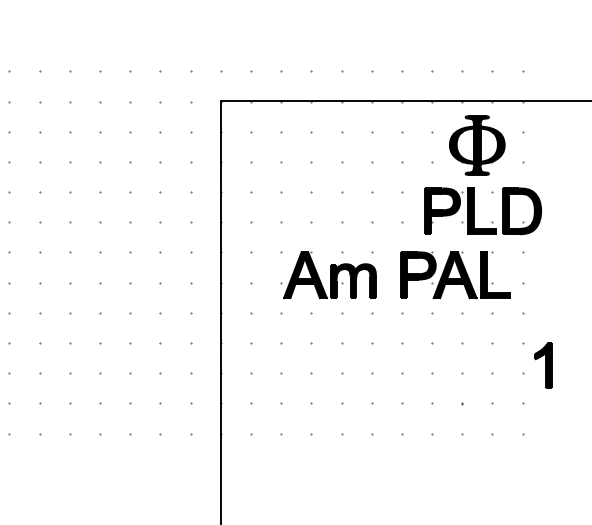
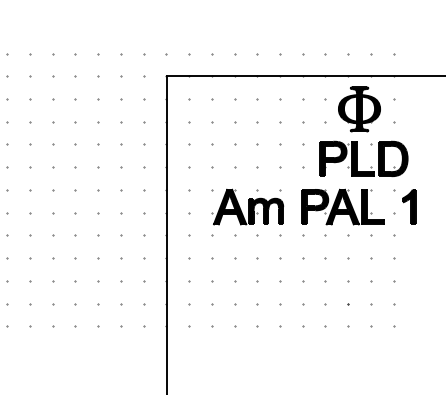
part: (543, 364) -> (409, 206), moved

